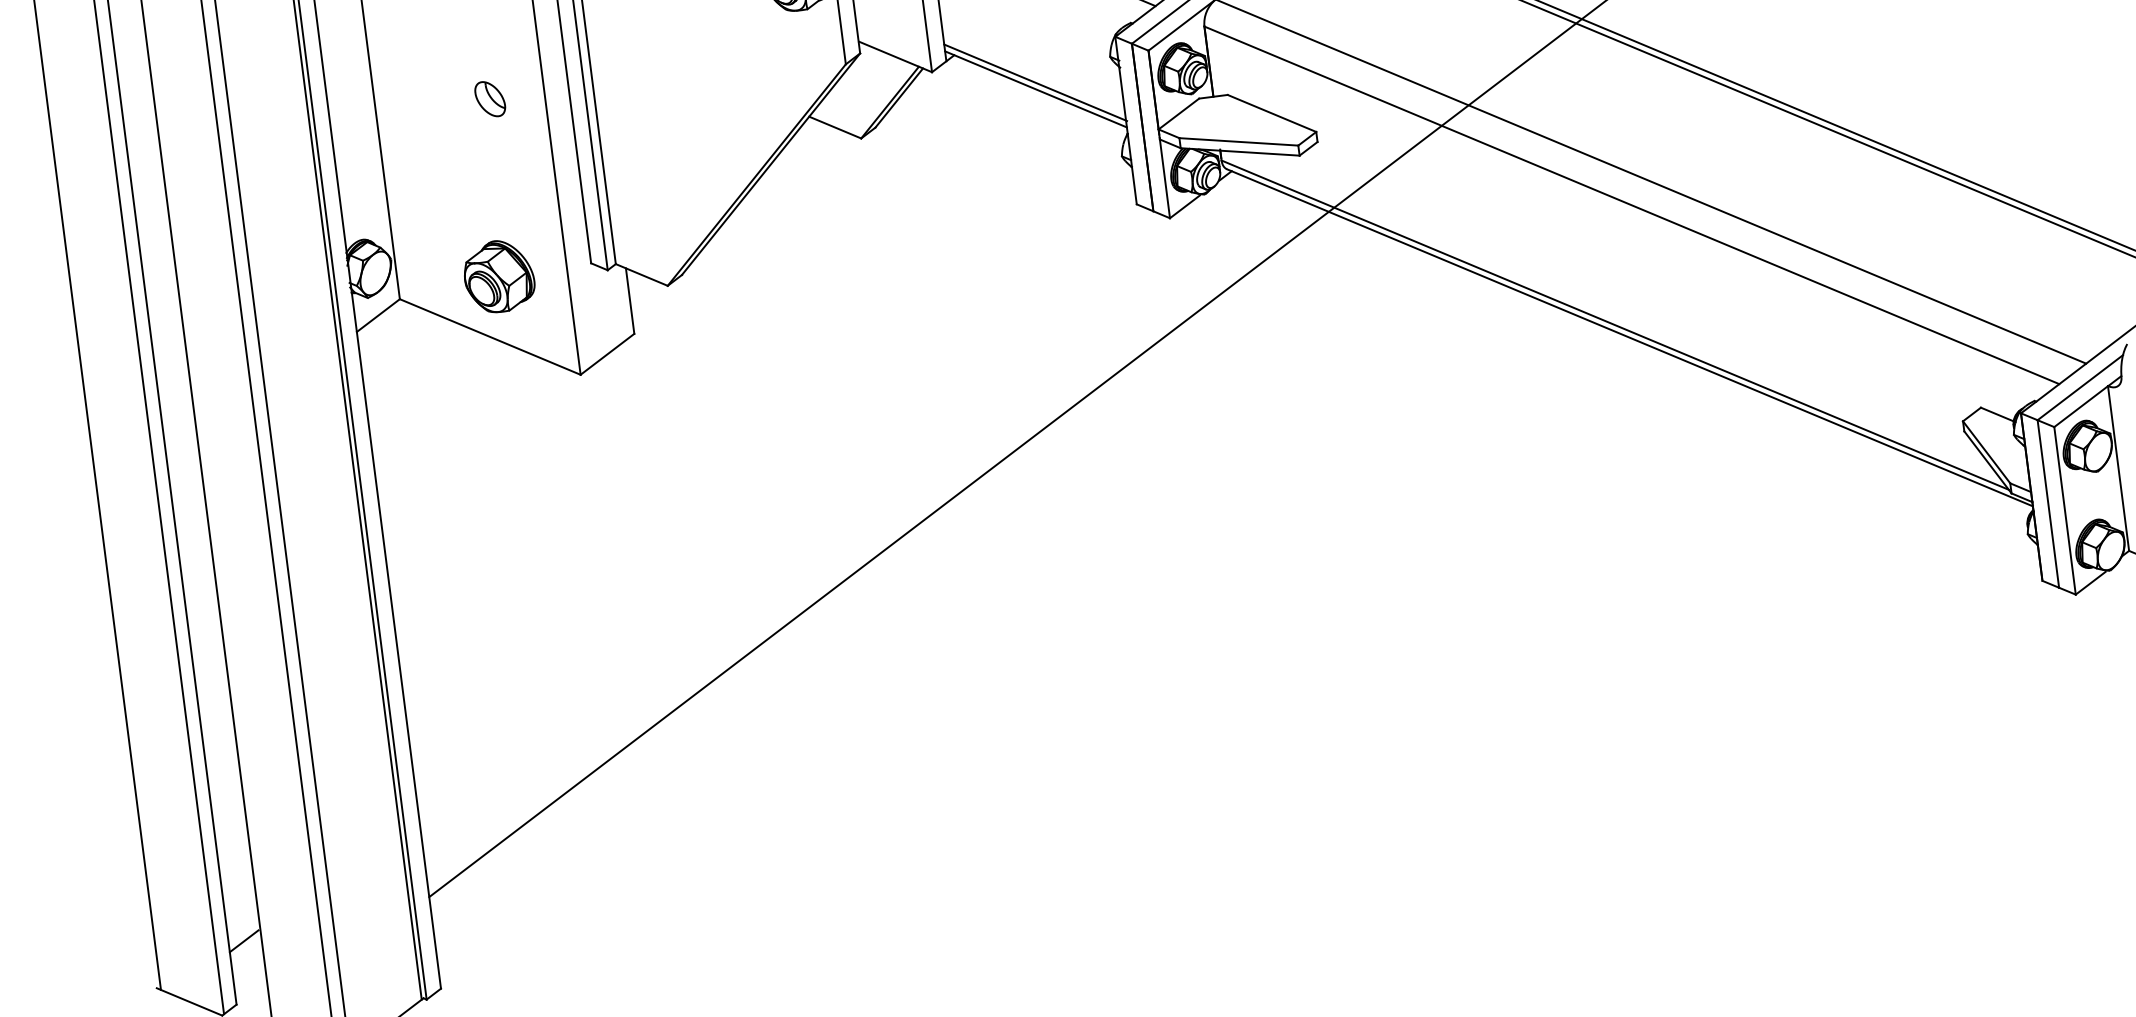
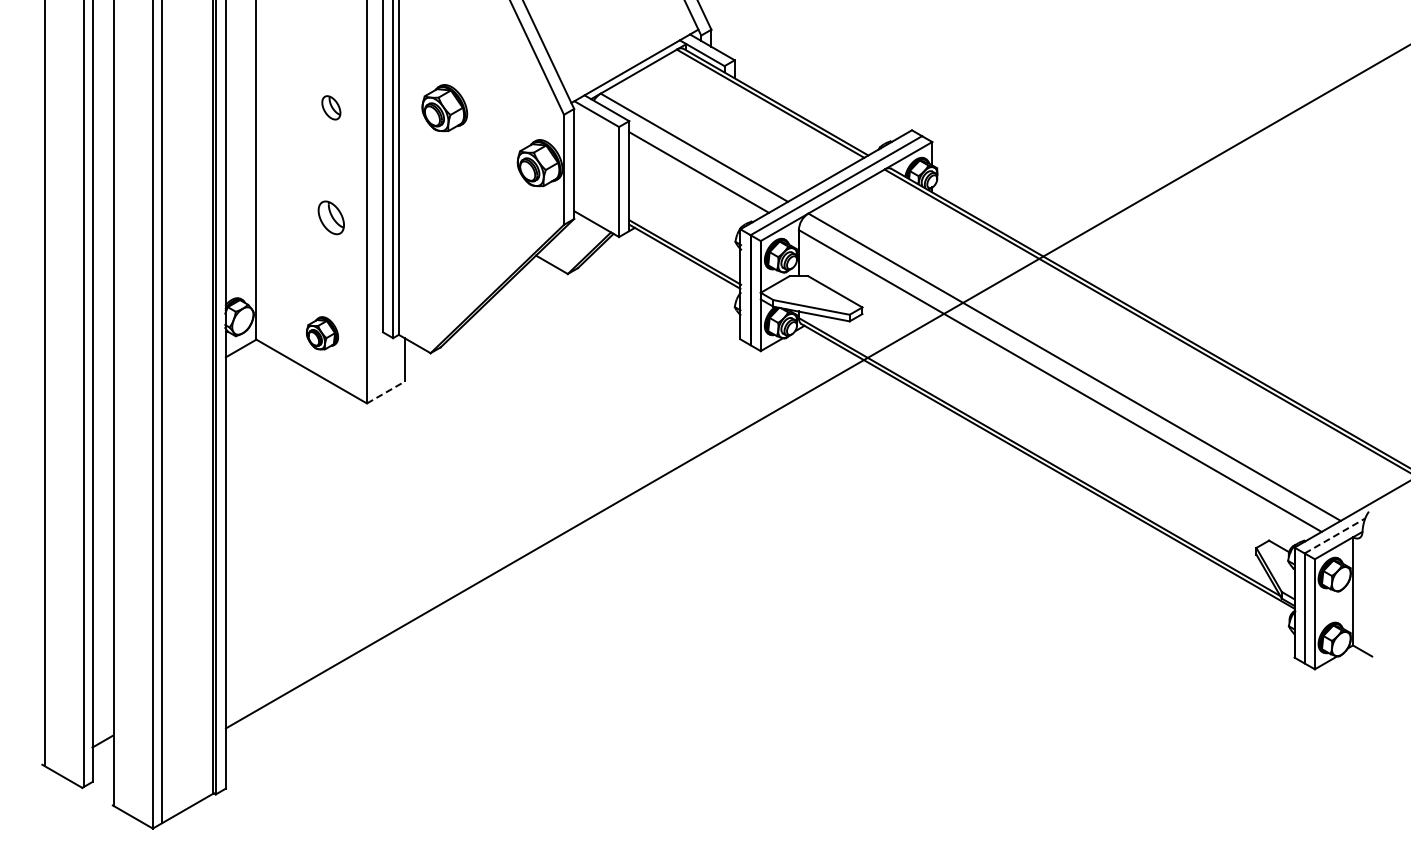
part: (490, 98) -> (331, 217), size x1.4
part: (499, 276) -> (322, 333), size x0.7
line: (608, 354) -> (386, 392), solid -> dashed
line: (2079, 387) -> (1334, 535), solid -> dashed

